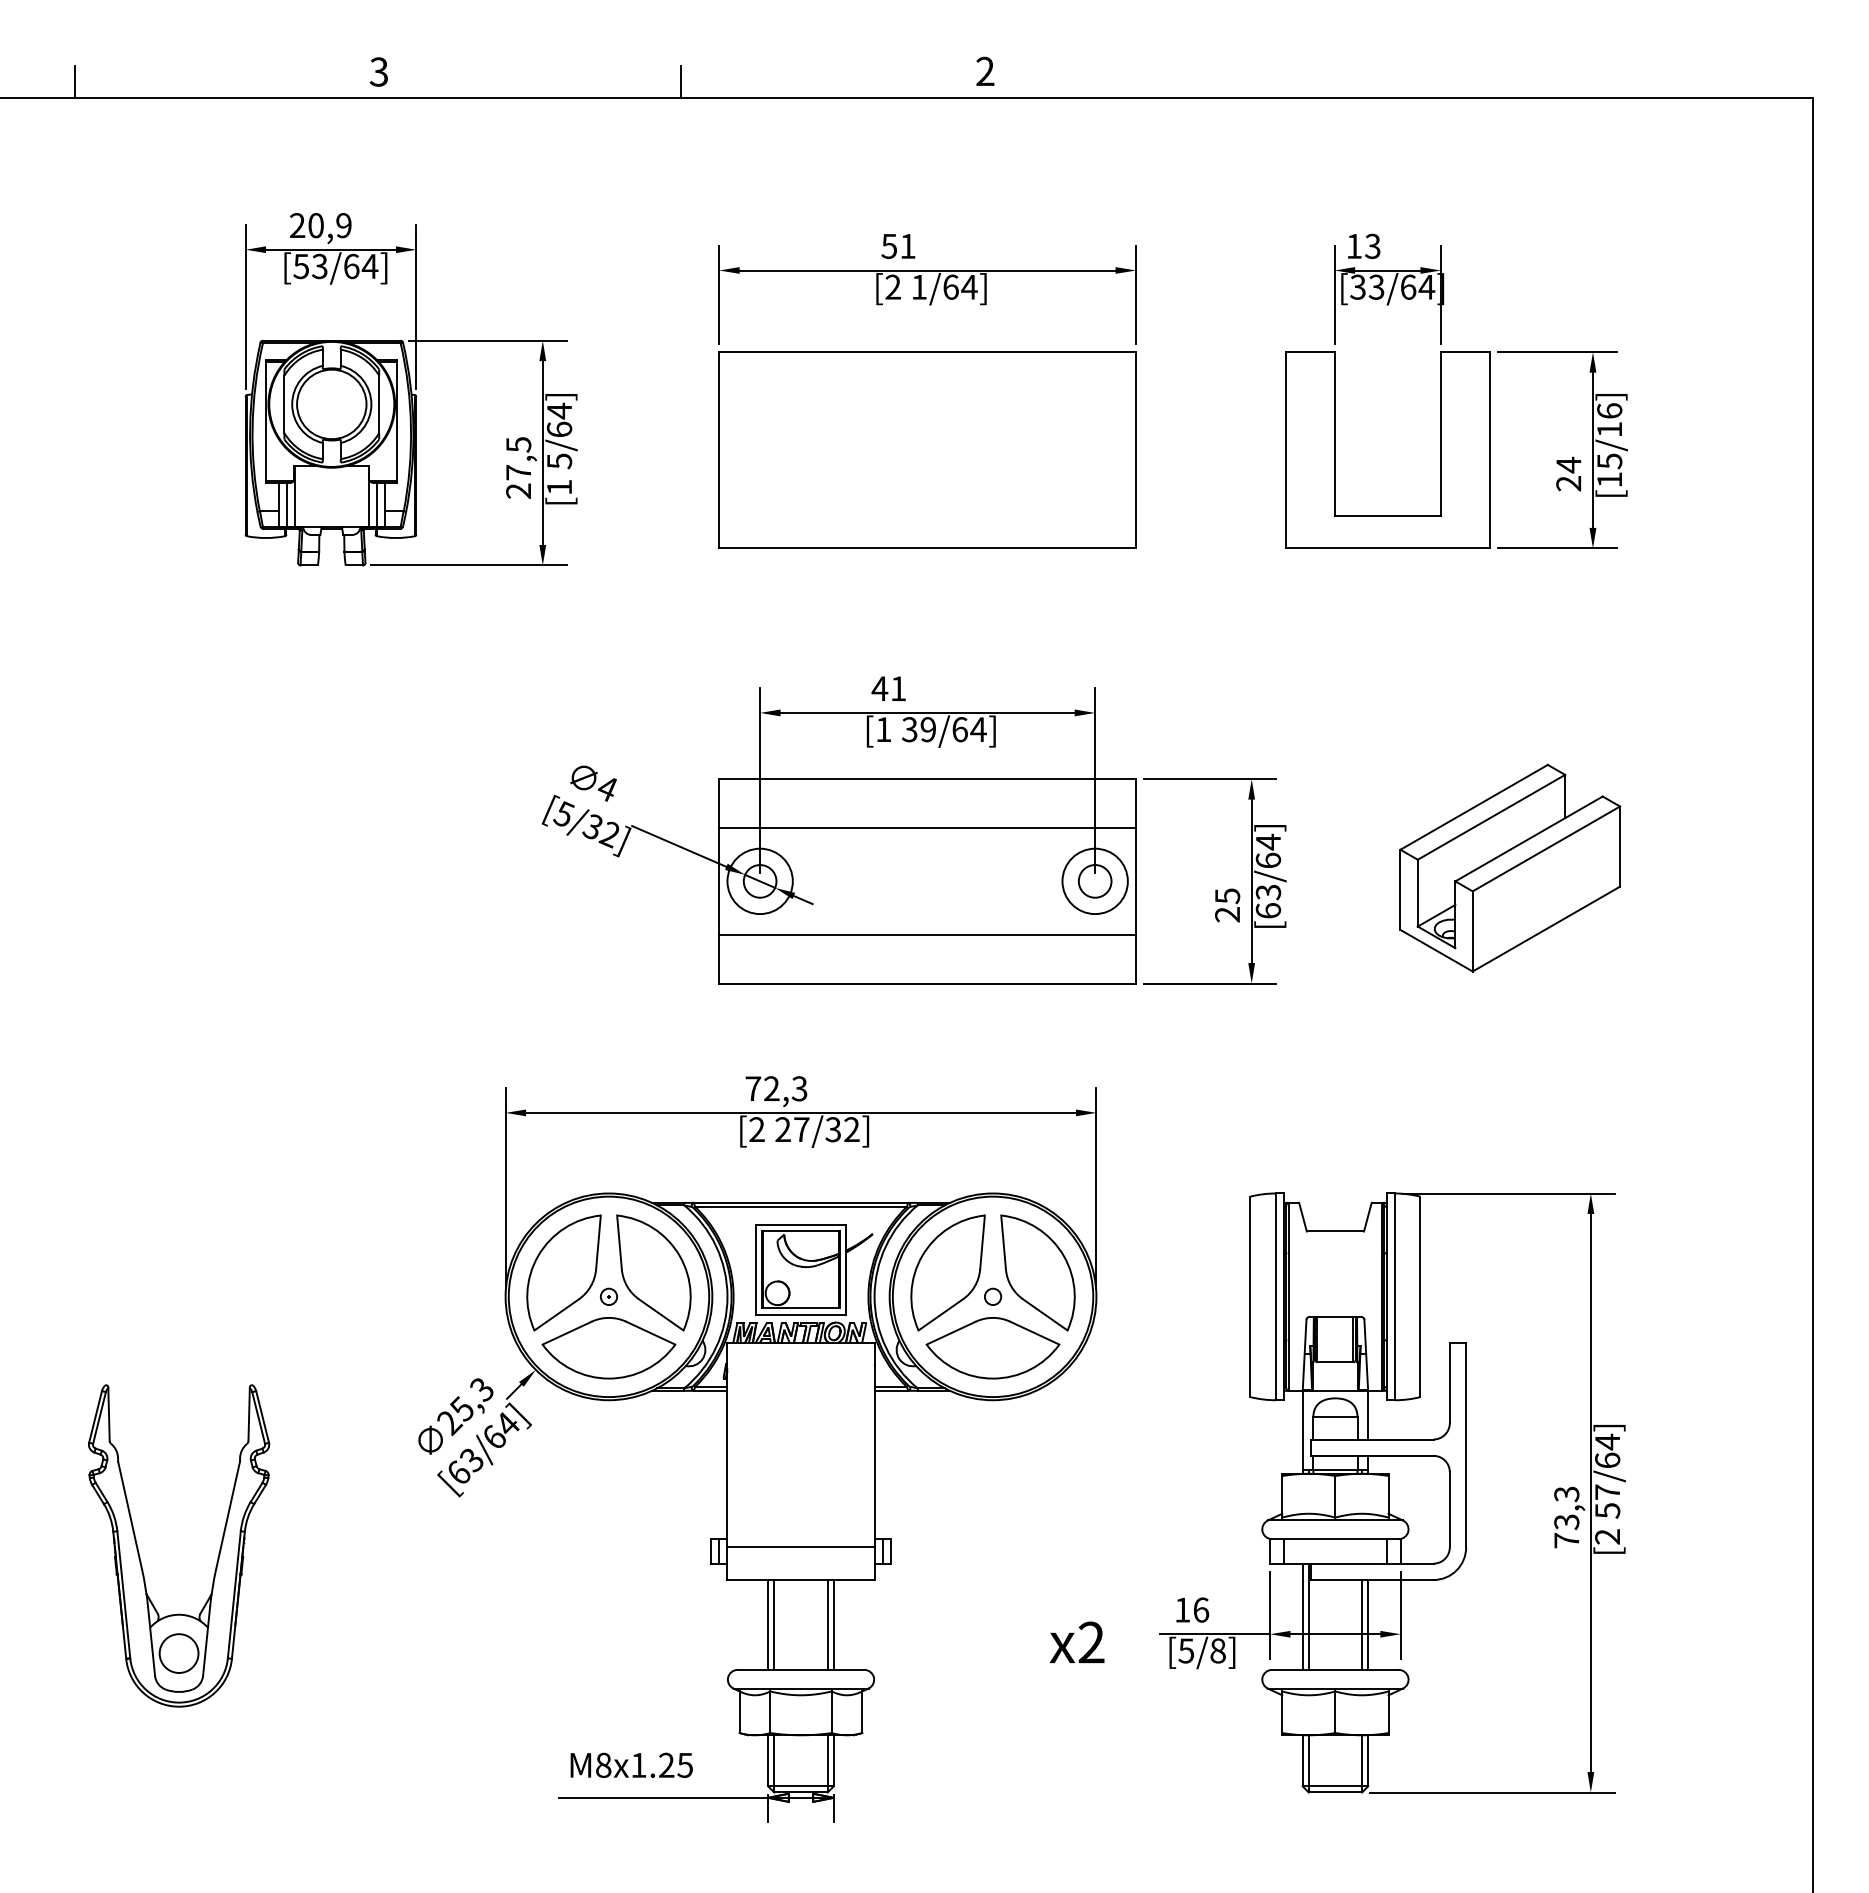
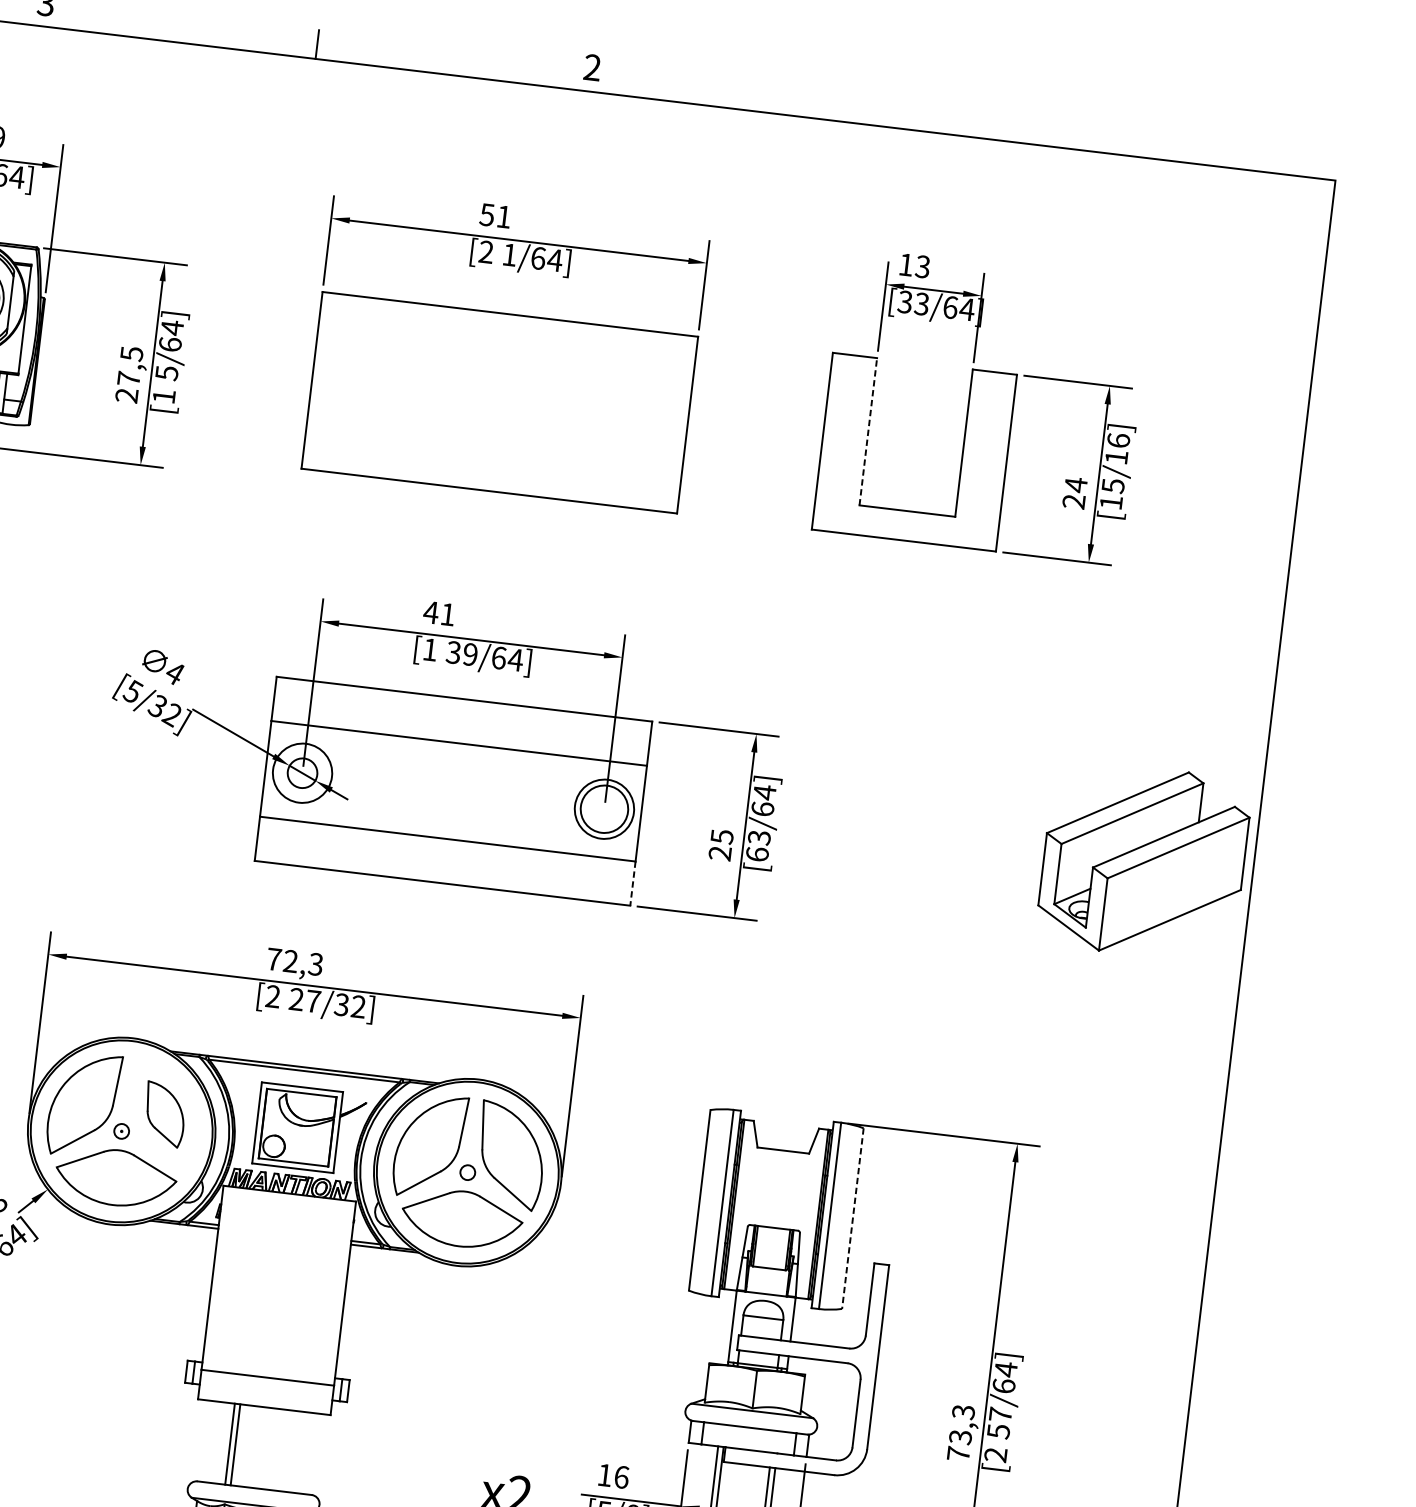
line: (1334, 433) -> (868, 431), solid -> dashed
part: (1510, 867) -> (1144, 860), moved
circle: (1094, 881) -> (603, 809), size x1.6
line: (1136, 959) -> (633, 884), solid -> dashed
part: (653, 1272) -> (164, 1114), size x0.6
line: (1420, 1297) -> (852, 1219), solid -> dashed
line: (827, 1624) -> (283, 1450), removed
line: (833, 1624) -> (288, 1450), removed

